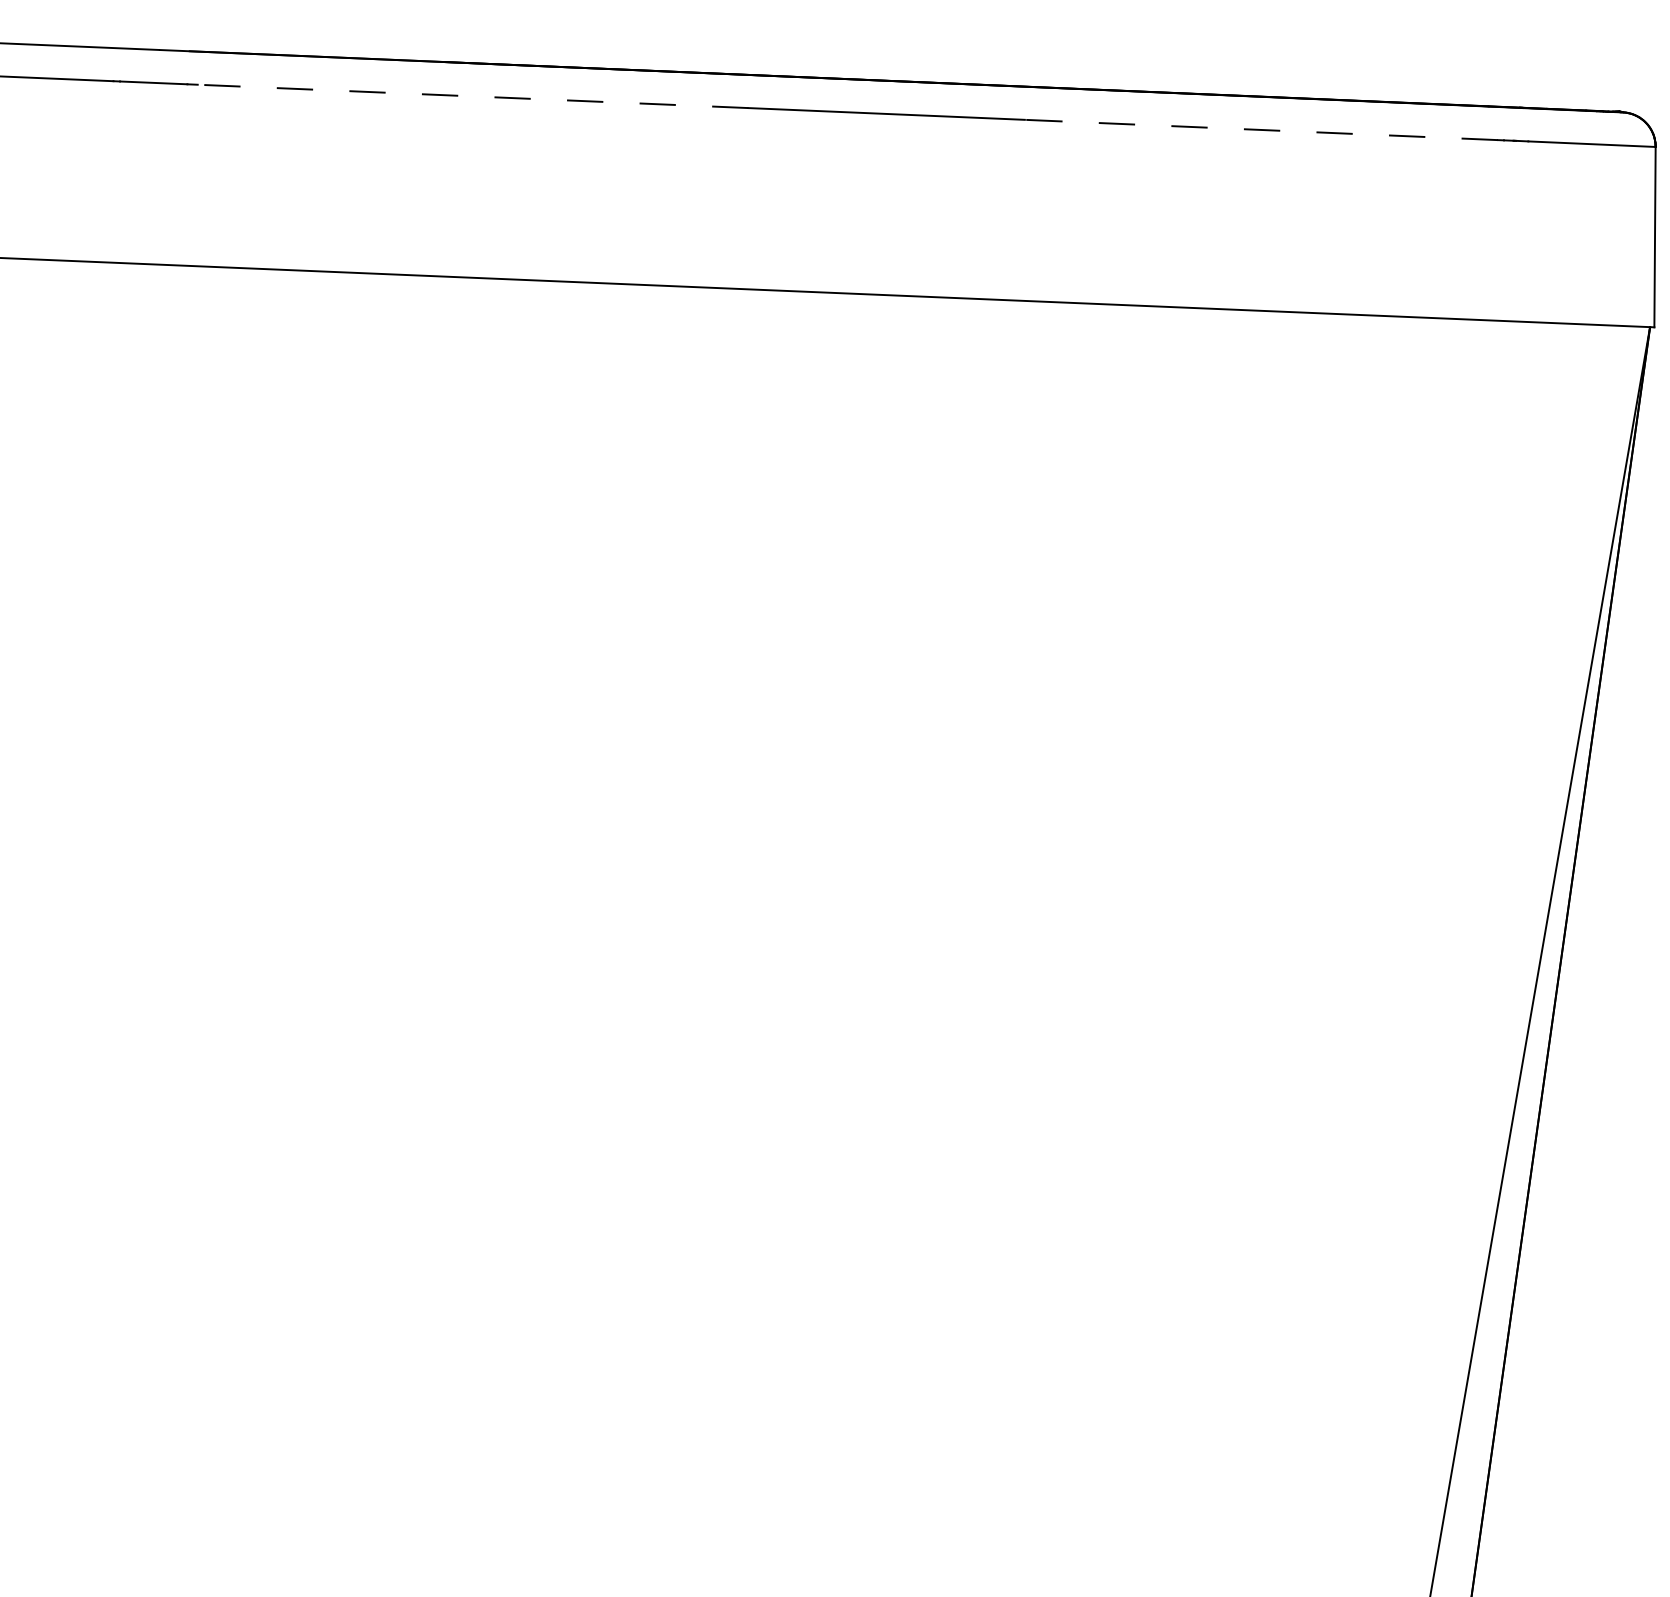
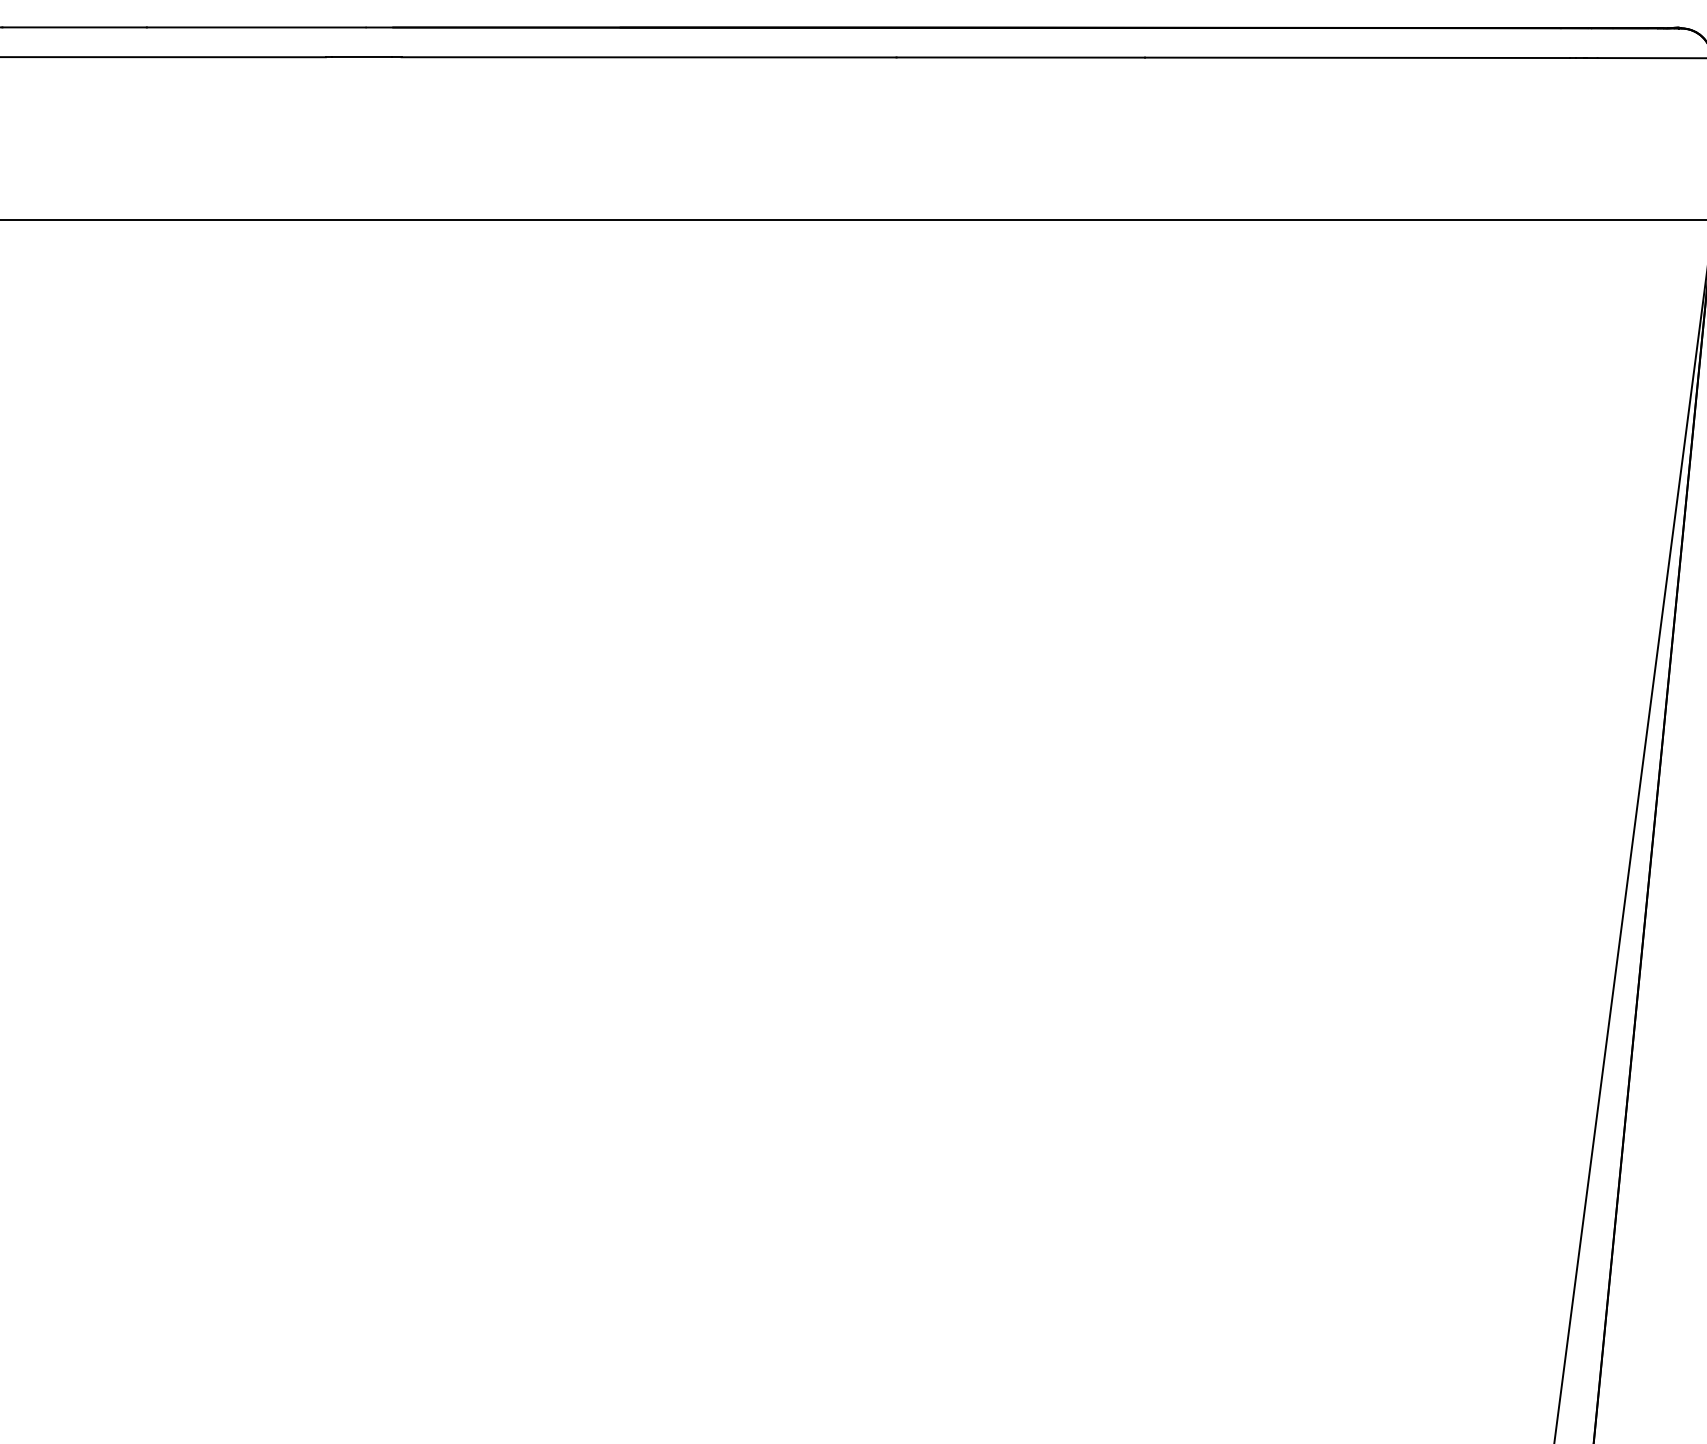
line: (472, 96) -> (648, 57), dashed -> solid
line: (1261, 129) -> (1357, 57), dashed -> solid

